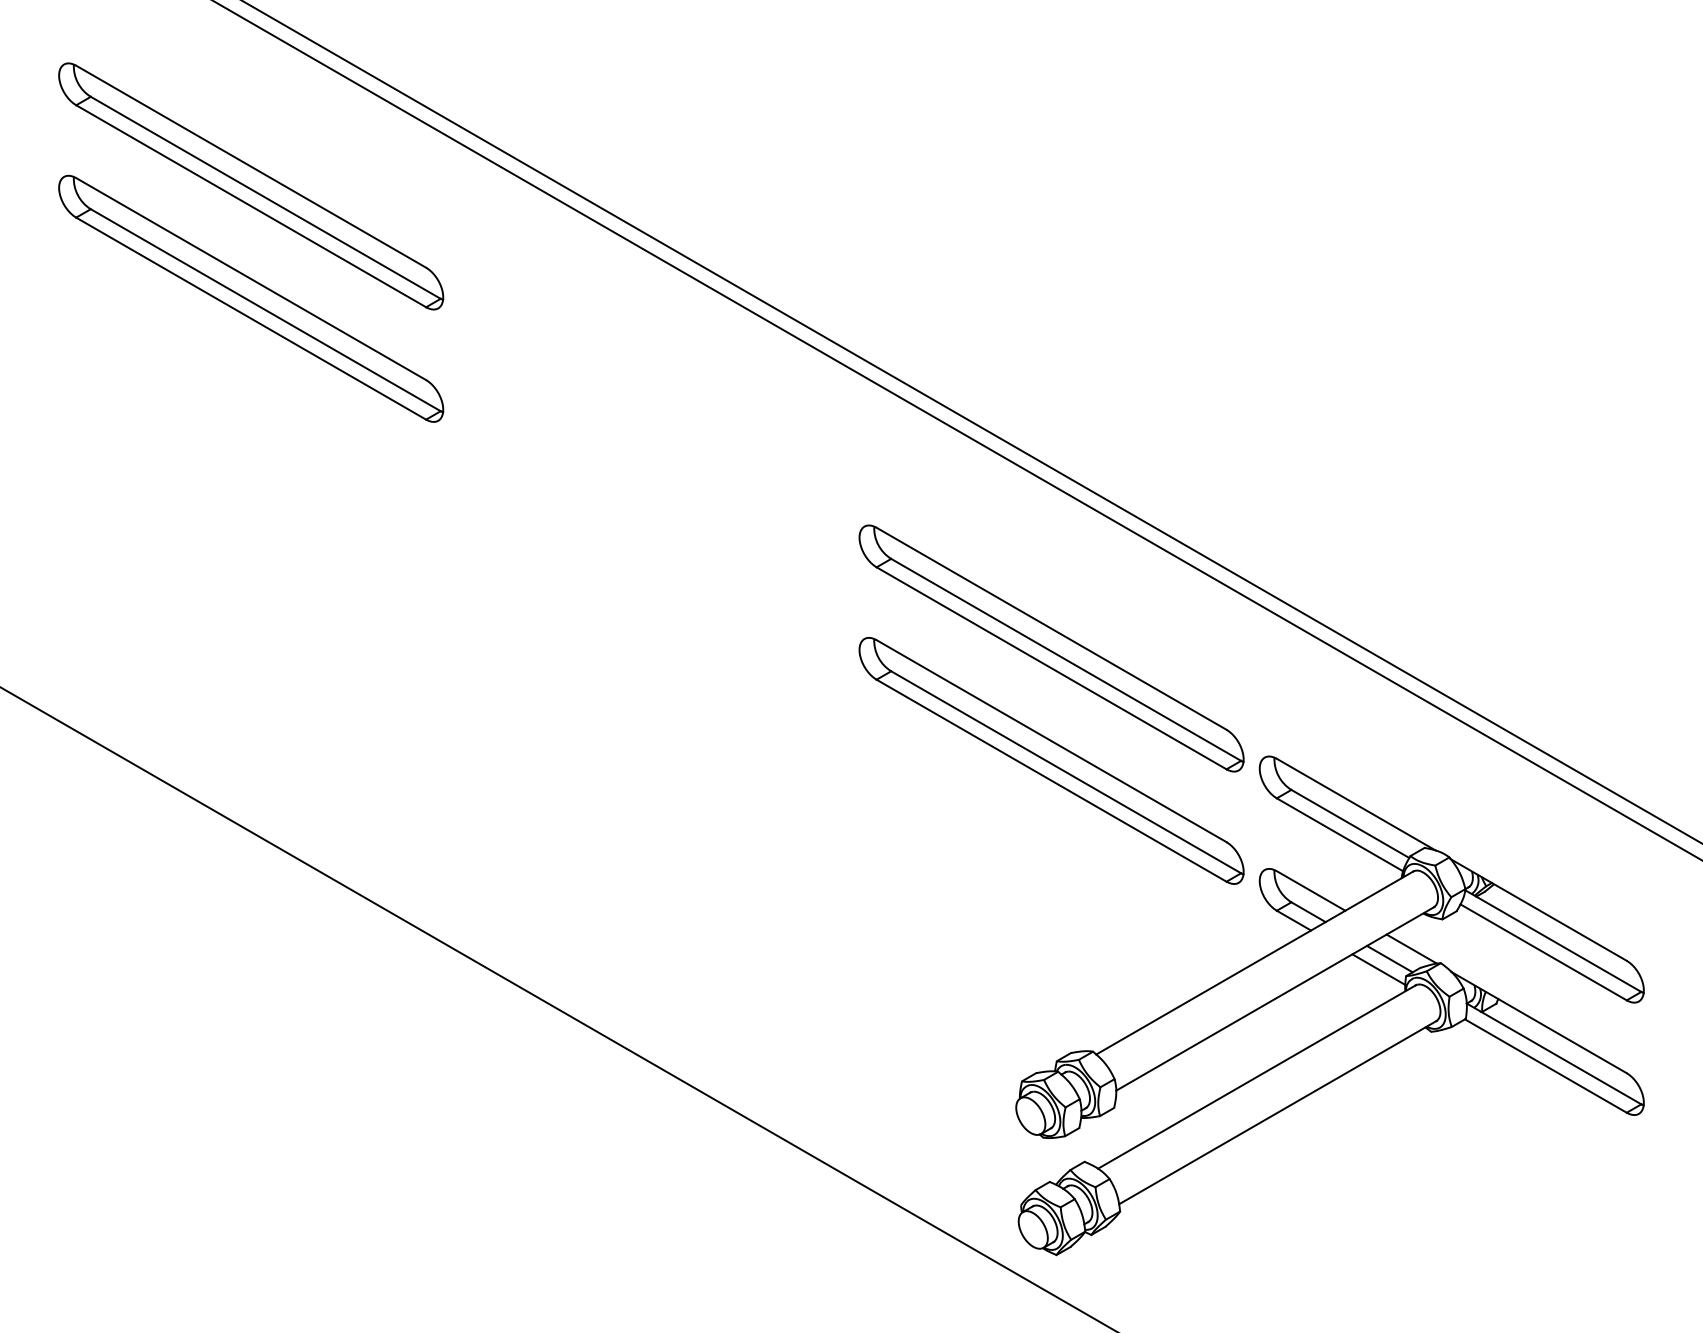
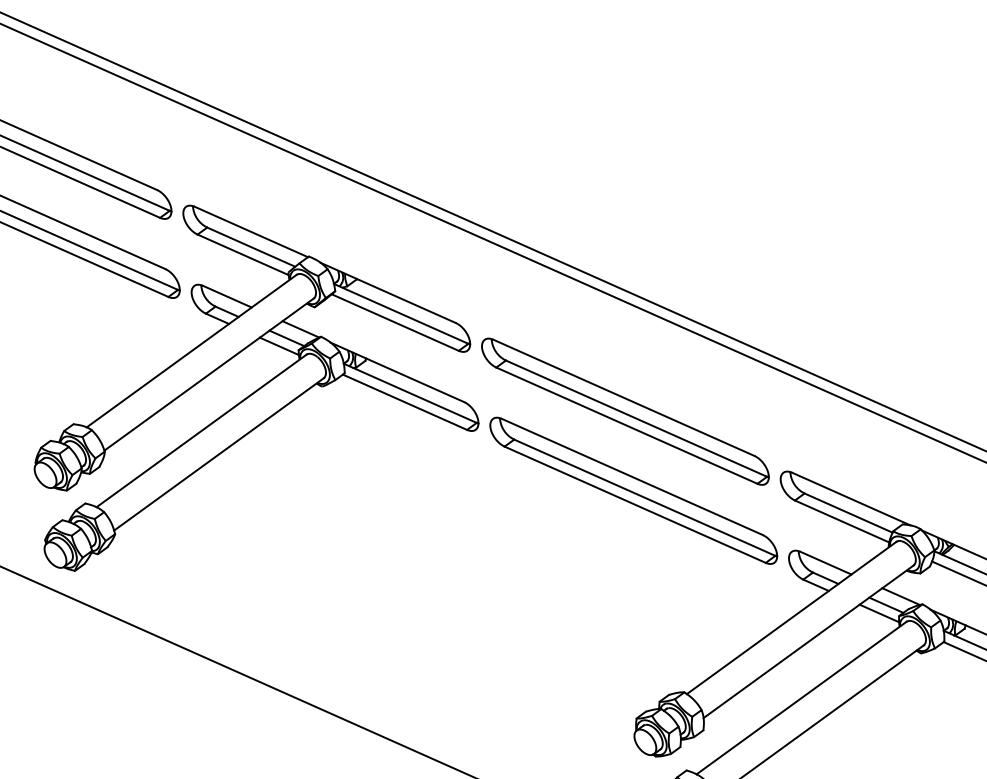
part: (539, 561) -> (258, 388), added

